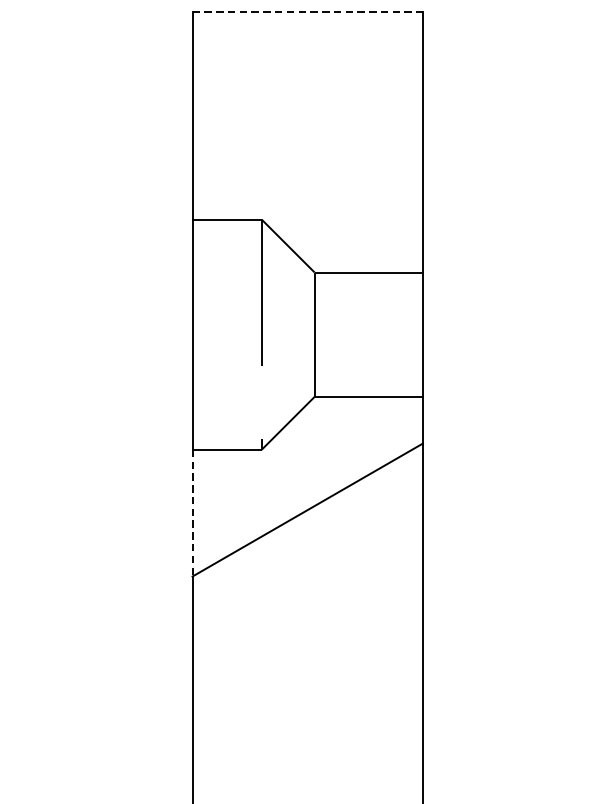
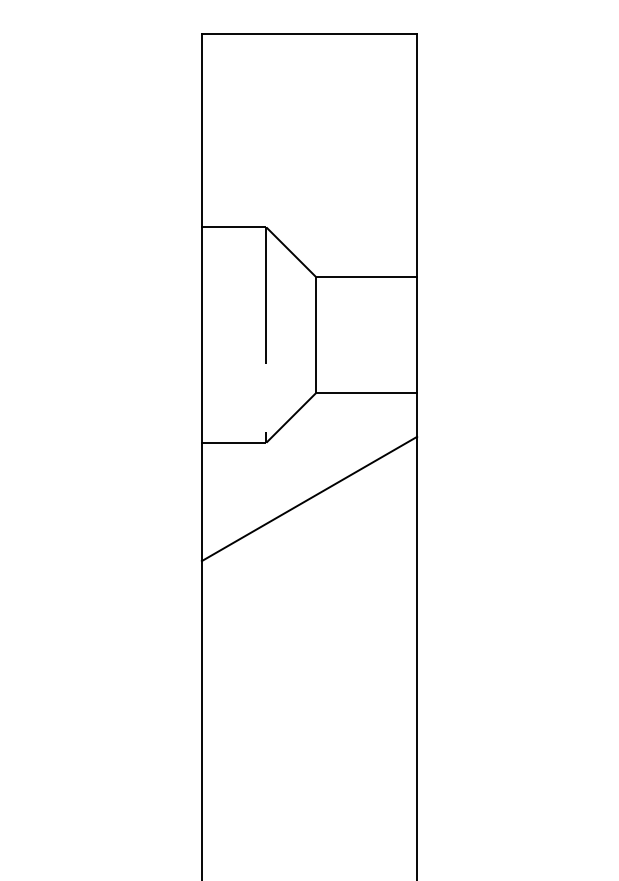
line: (307, 12) -> (309, 33), dashed -> solid
line: (192, 513) -> (201, 502), dashed -> solid

